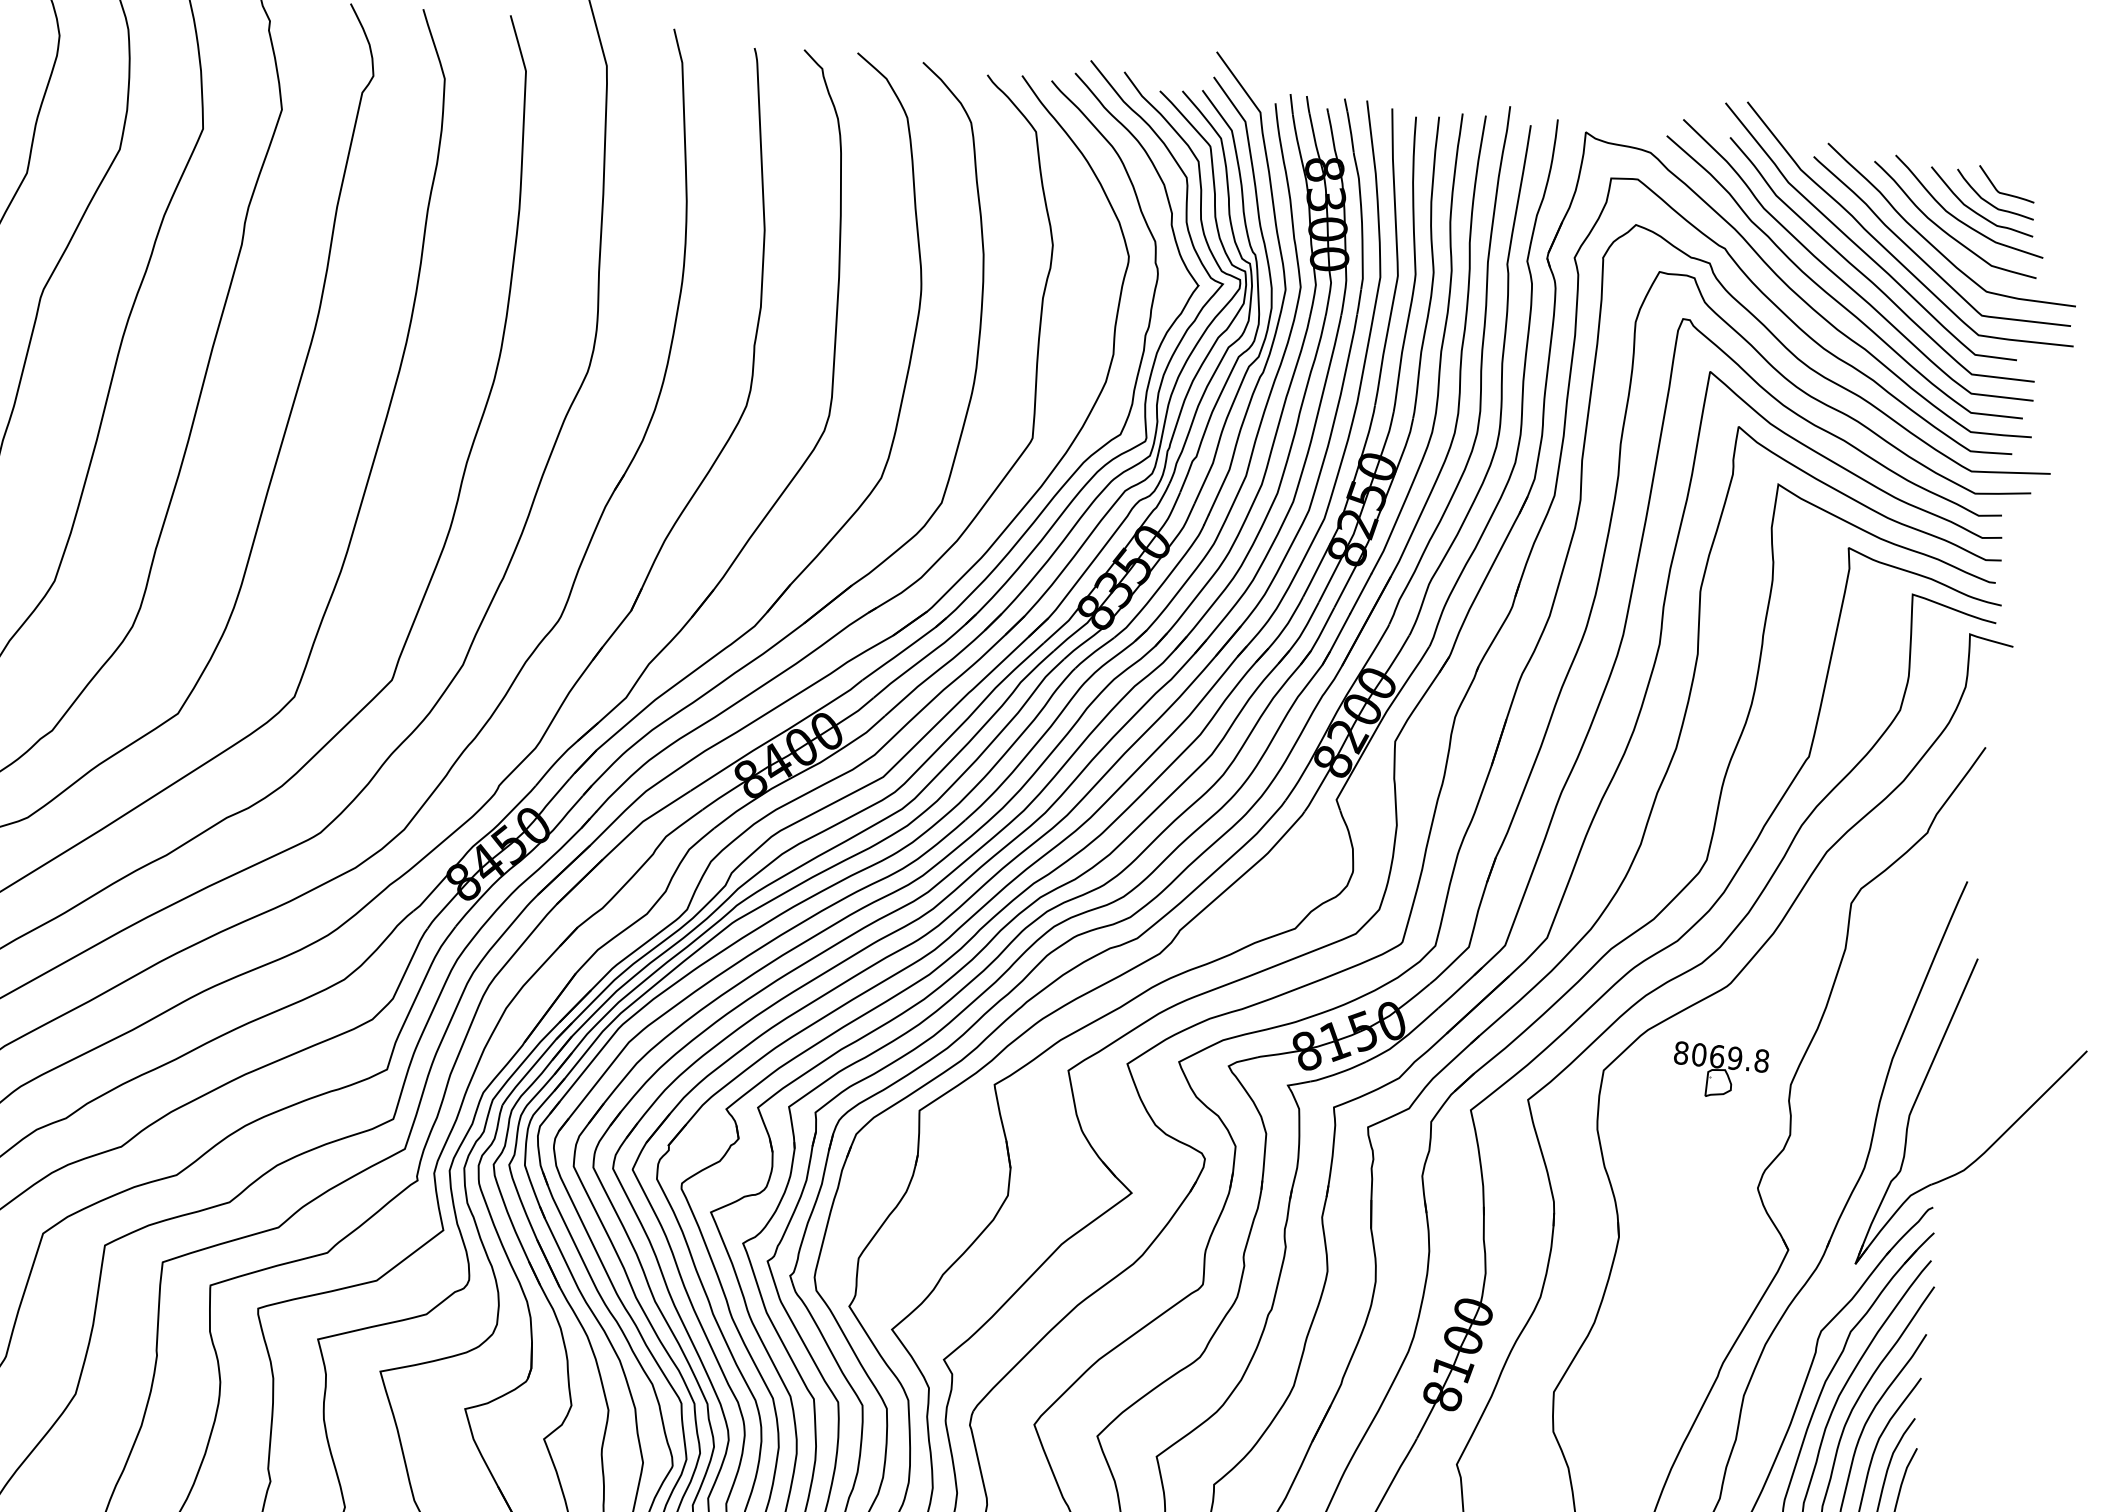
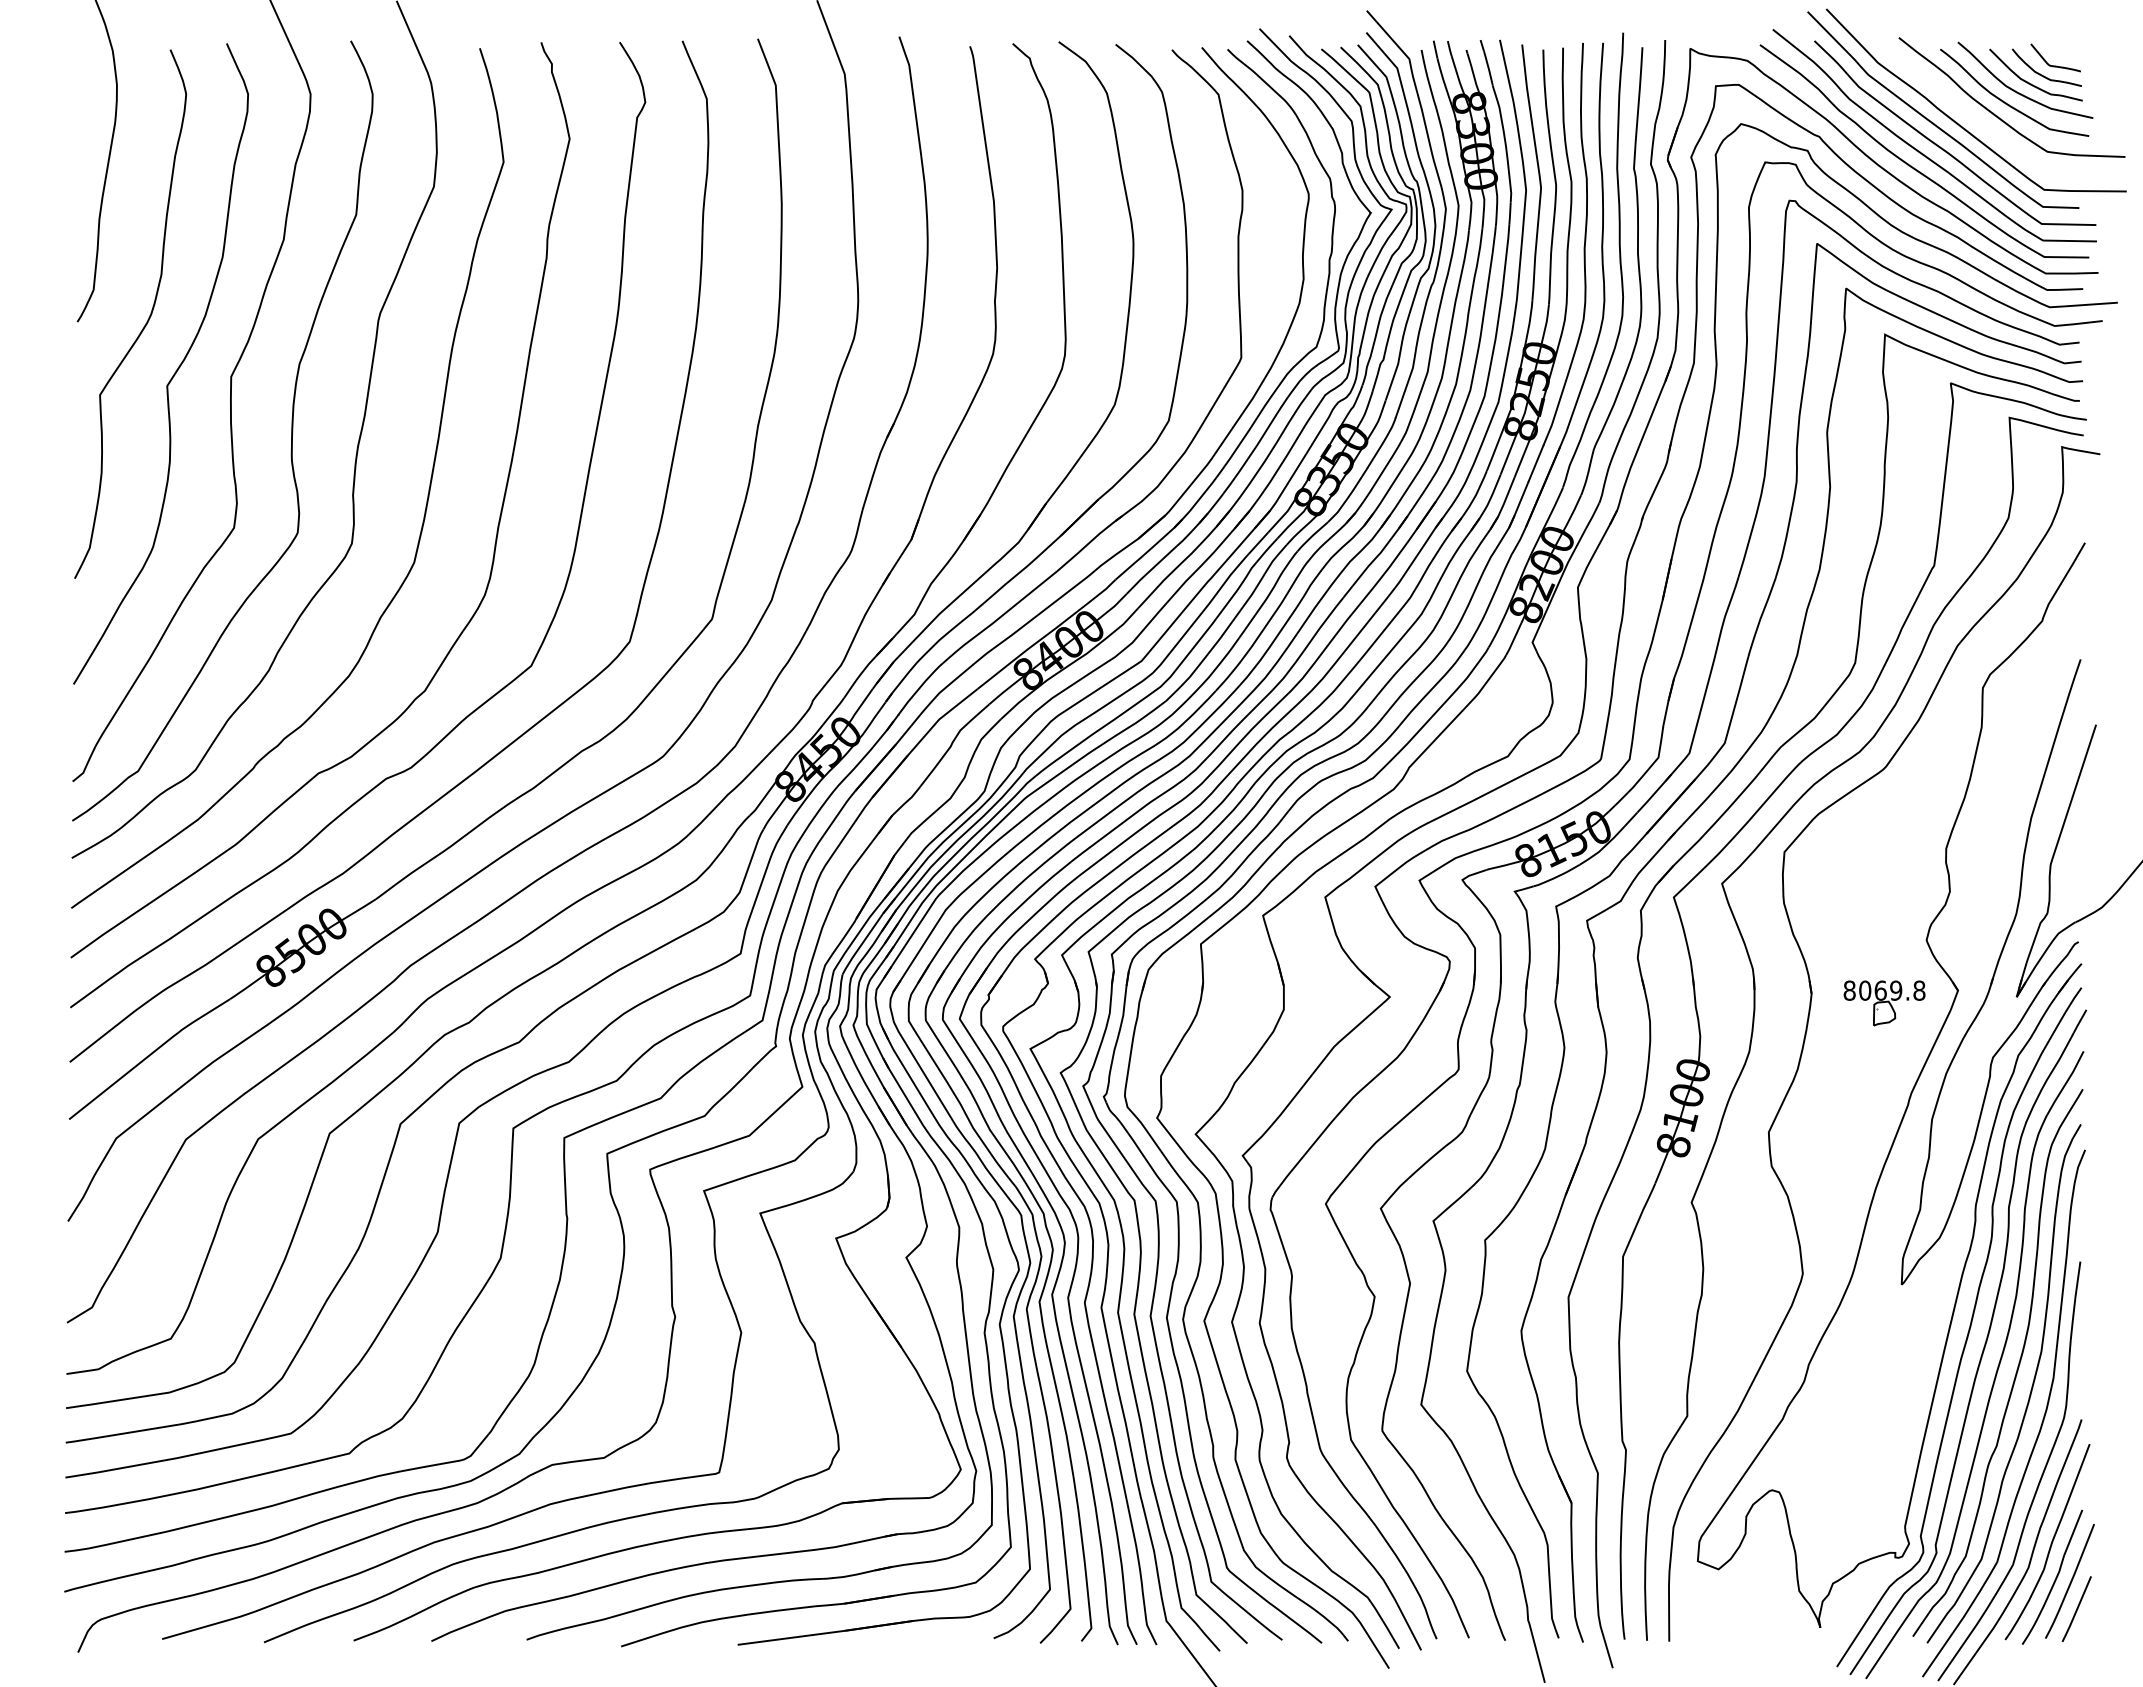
curve: (1921, 257) -> (1988, 127), removed
part: (1720, 1071) -> (1884, 1003), moved

